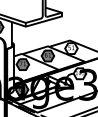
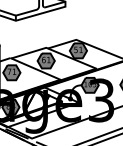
fill: (71, 48) -> (78, 50), added
fill: (79, 73) -> (89, 84), added

